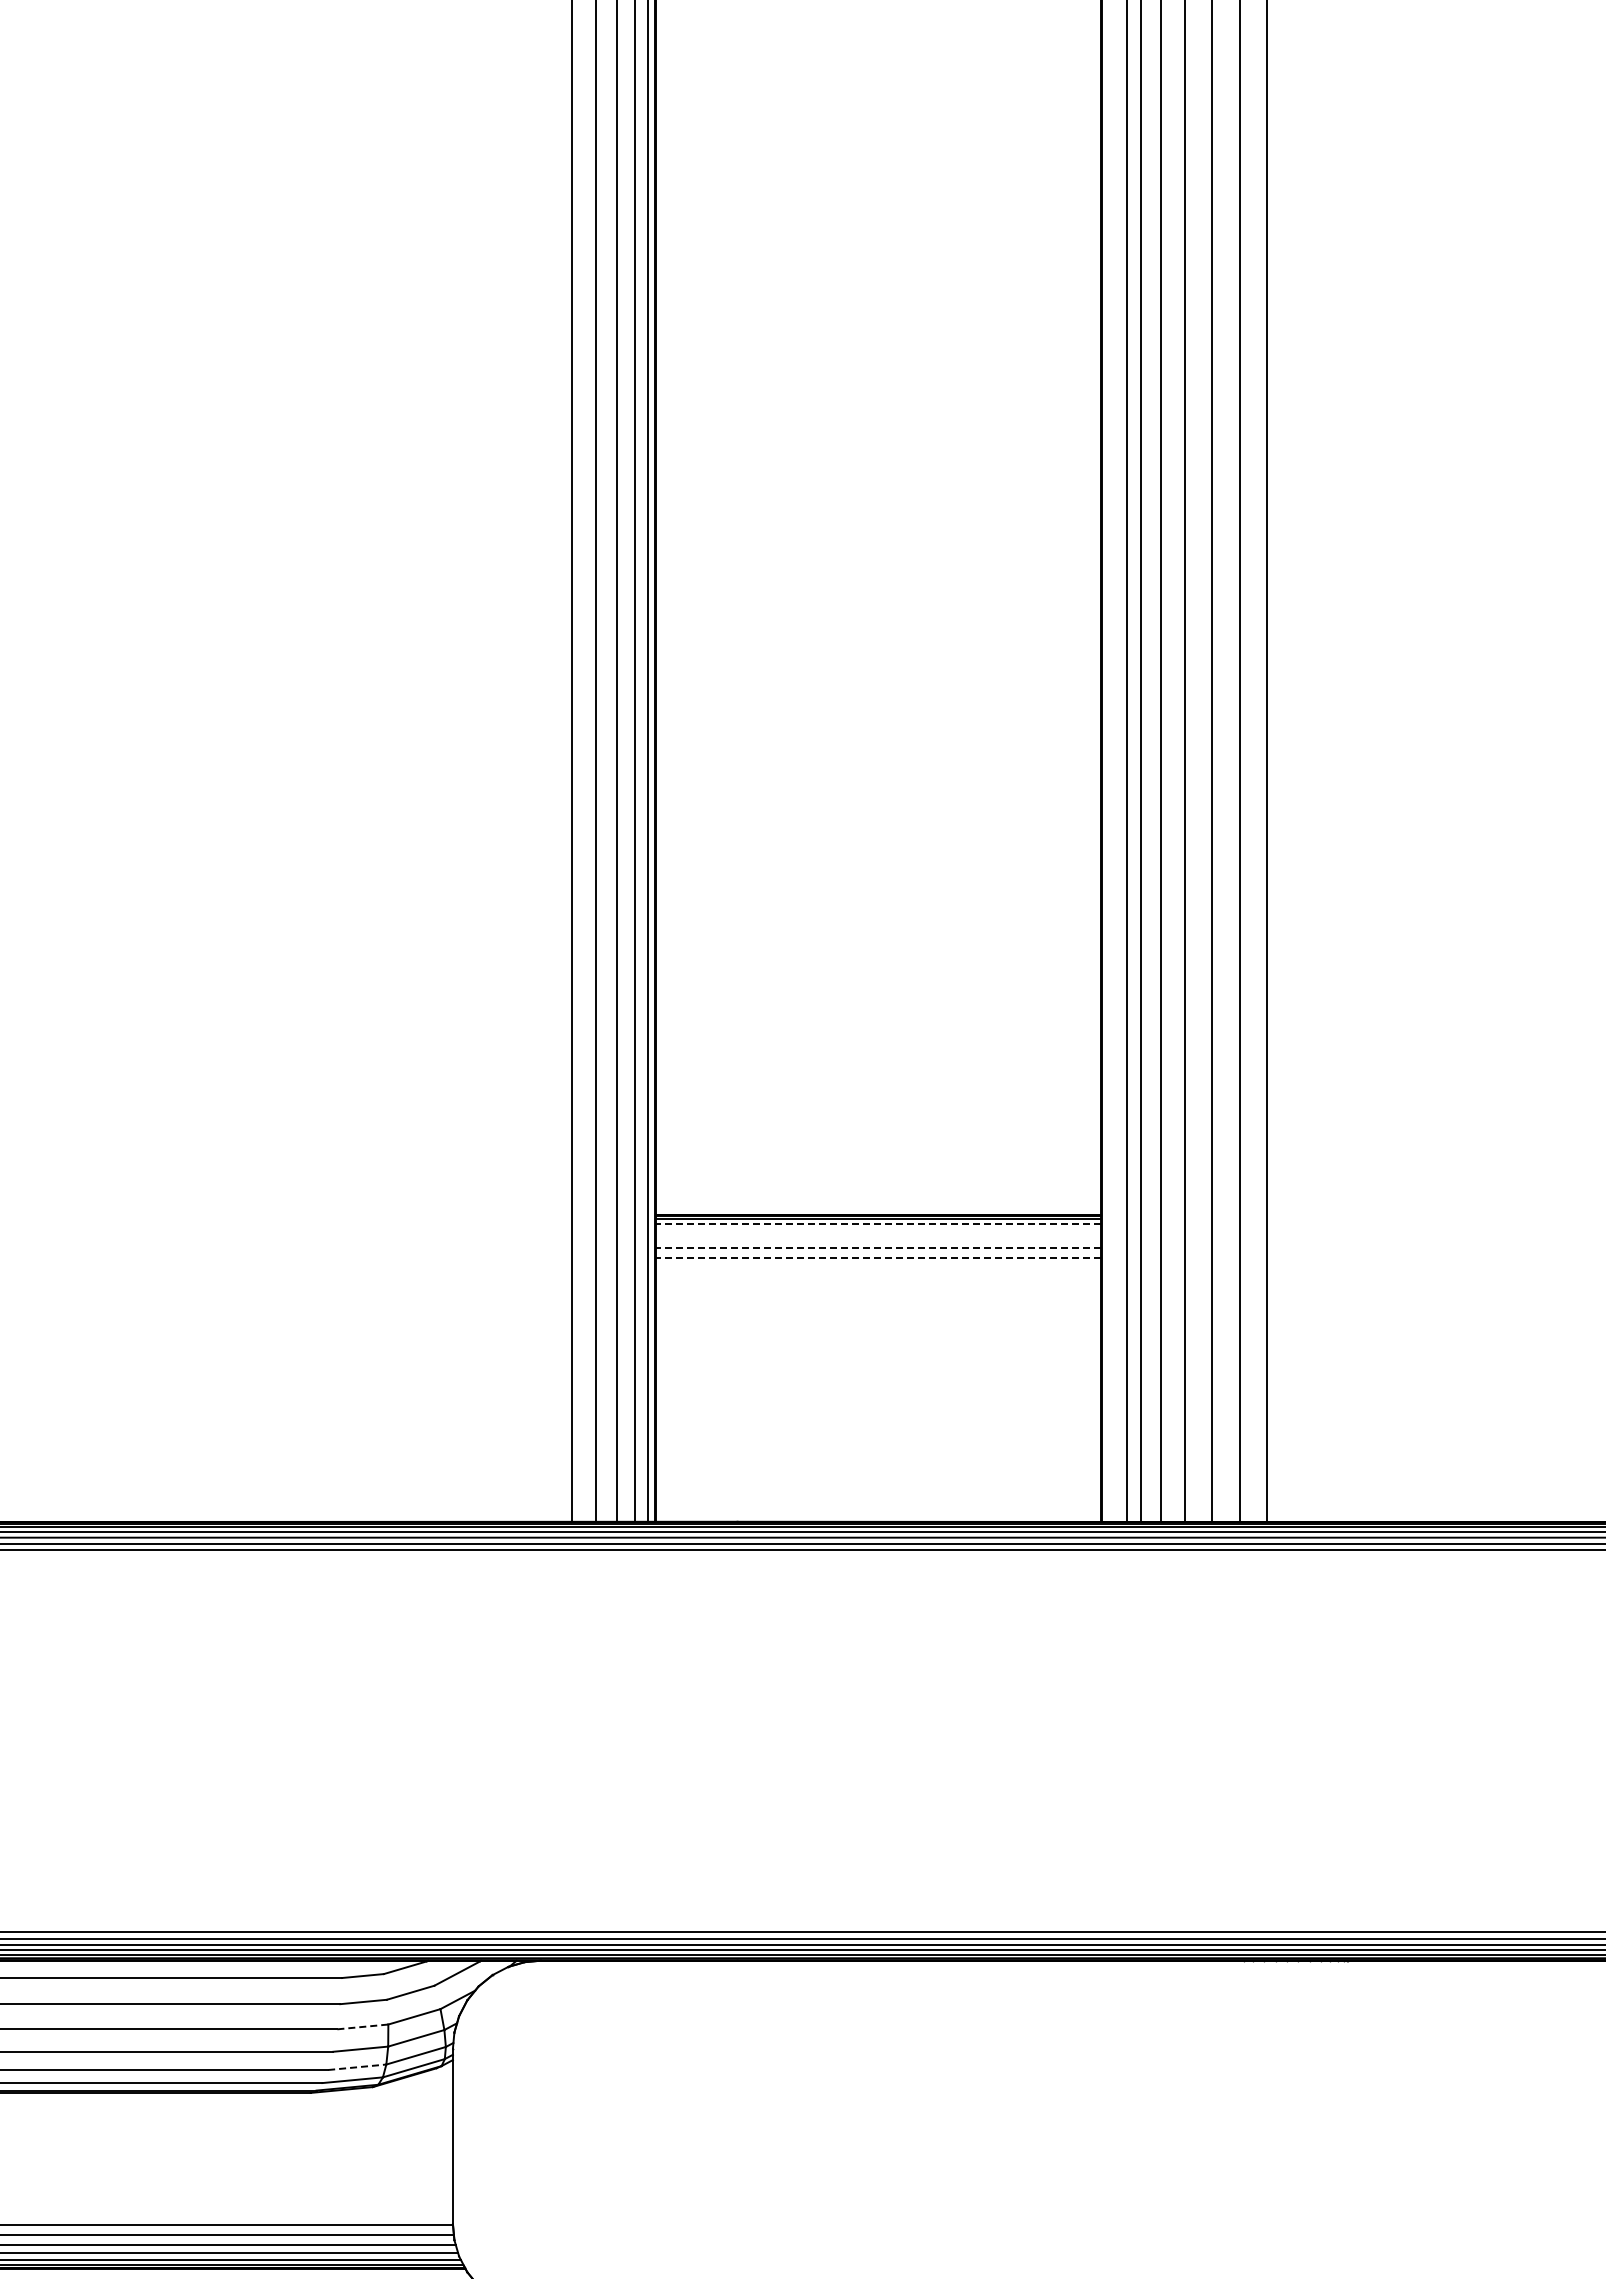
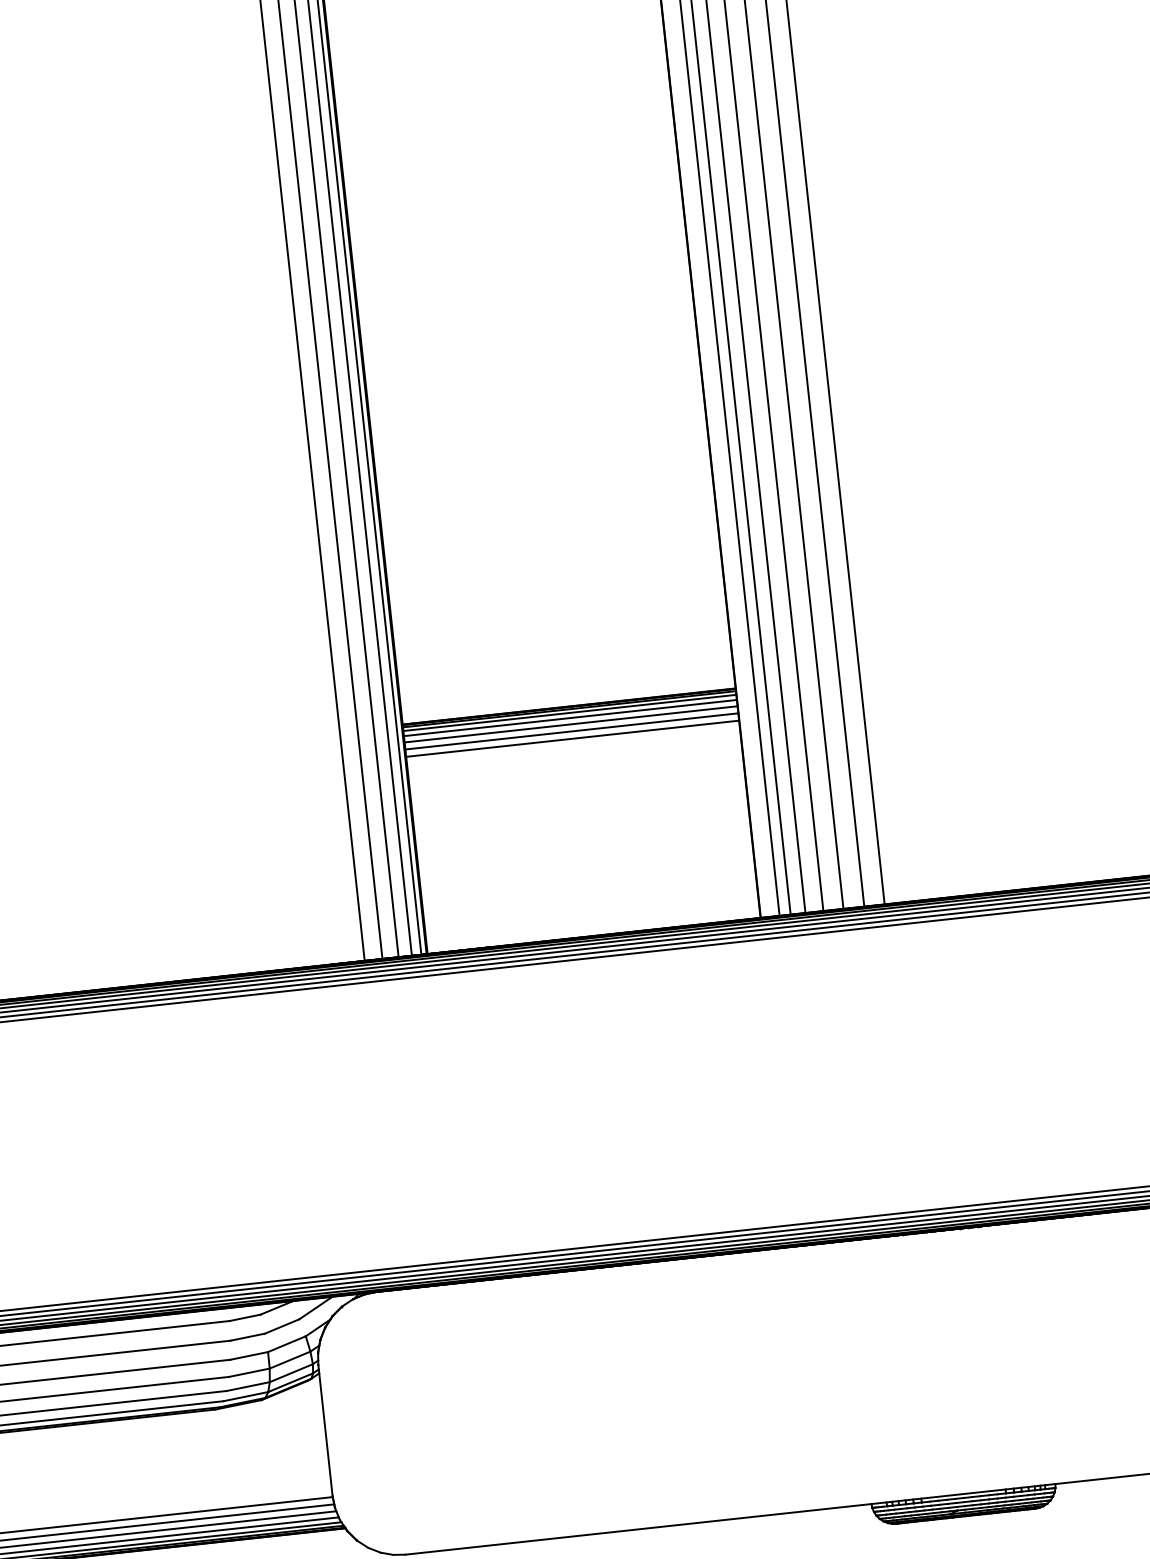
line: (878, 1223) -> (569, 712), dashed -> solid
line: (878, 1230) -> (570, 718), added
line: (878, 1238) -> (570, 724), added
line: (878, 1248) -> (571, 731), dashed -> solid
line: (878, 1258) -> (572, 739), dashed -> solid
line: (362, 2026) -> (248, 1355), dashed -> solid
line: (357, 2067) -> (248, 1386), dashed -> solid

